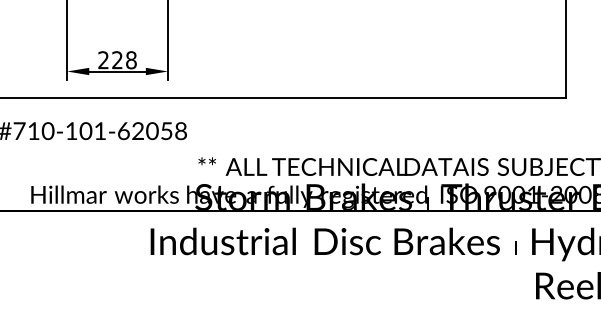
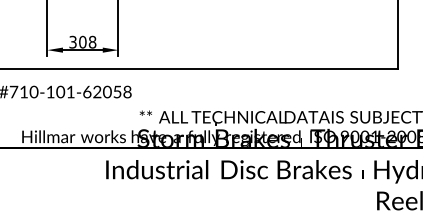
text: (110, 60) -> (77, 42), 228 -> 308

